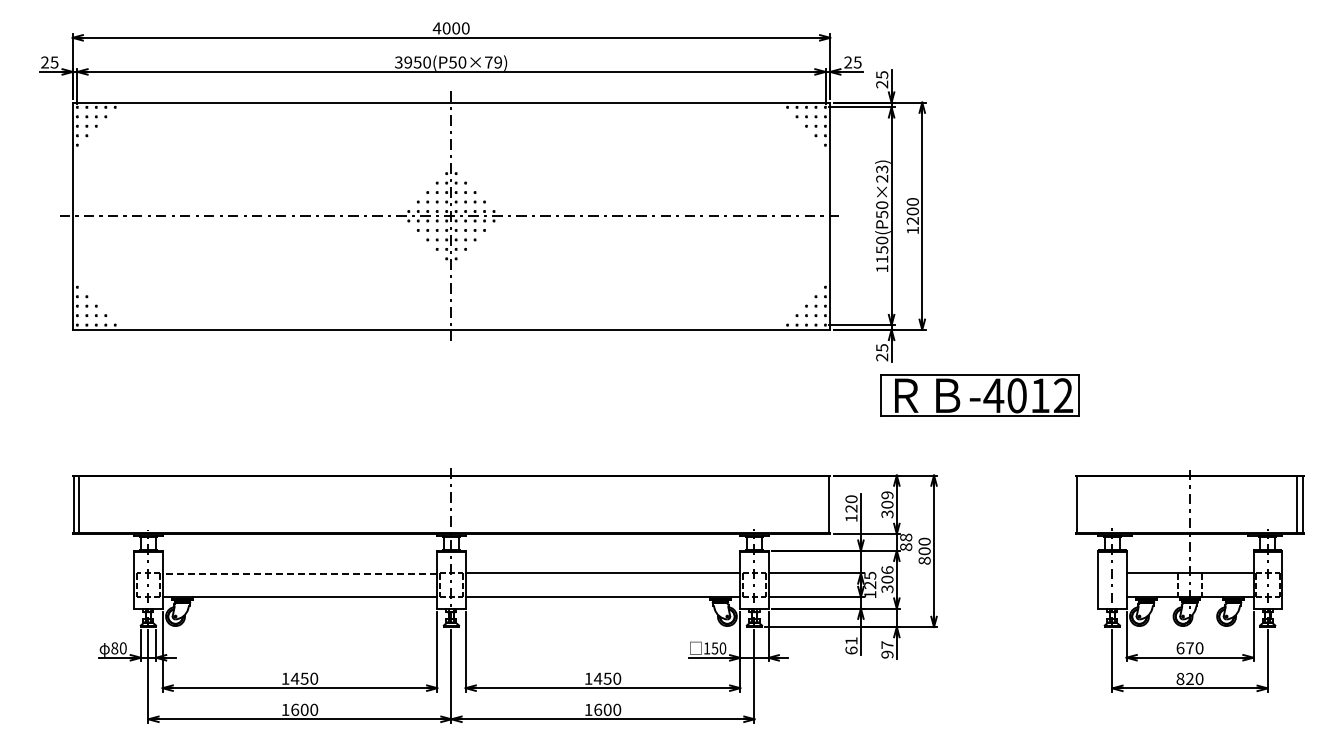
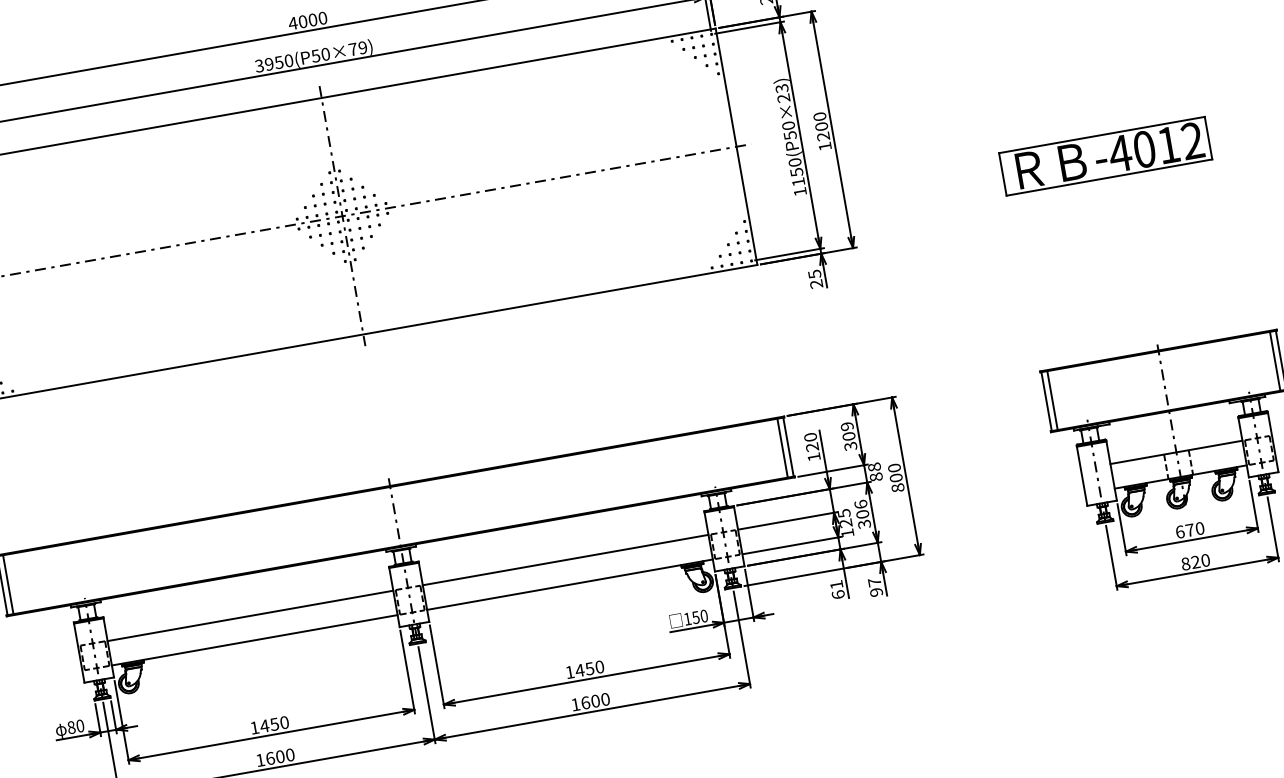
part: (979, 395) -> (1105, 156), moved
line: (823, 504) -> (782, 447), added
line: (1083, 504) -> (1052, 400), added
line: (299, 573) -> (249, 615), dashed -> solid

